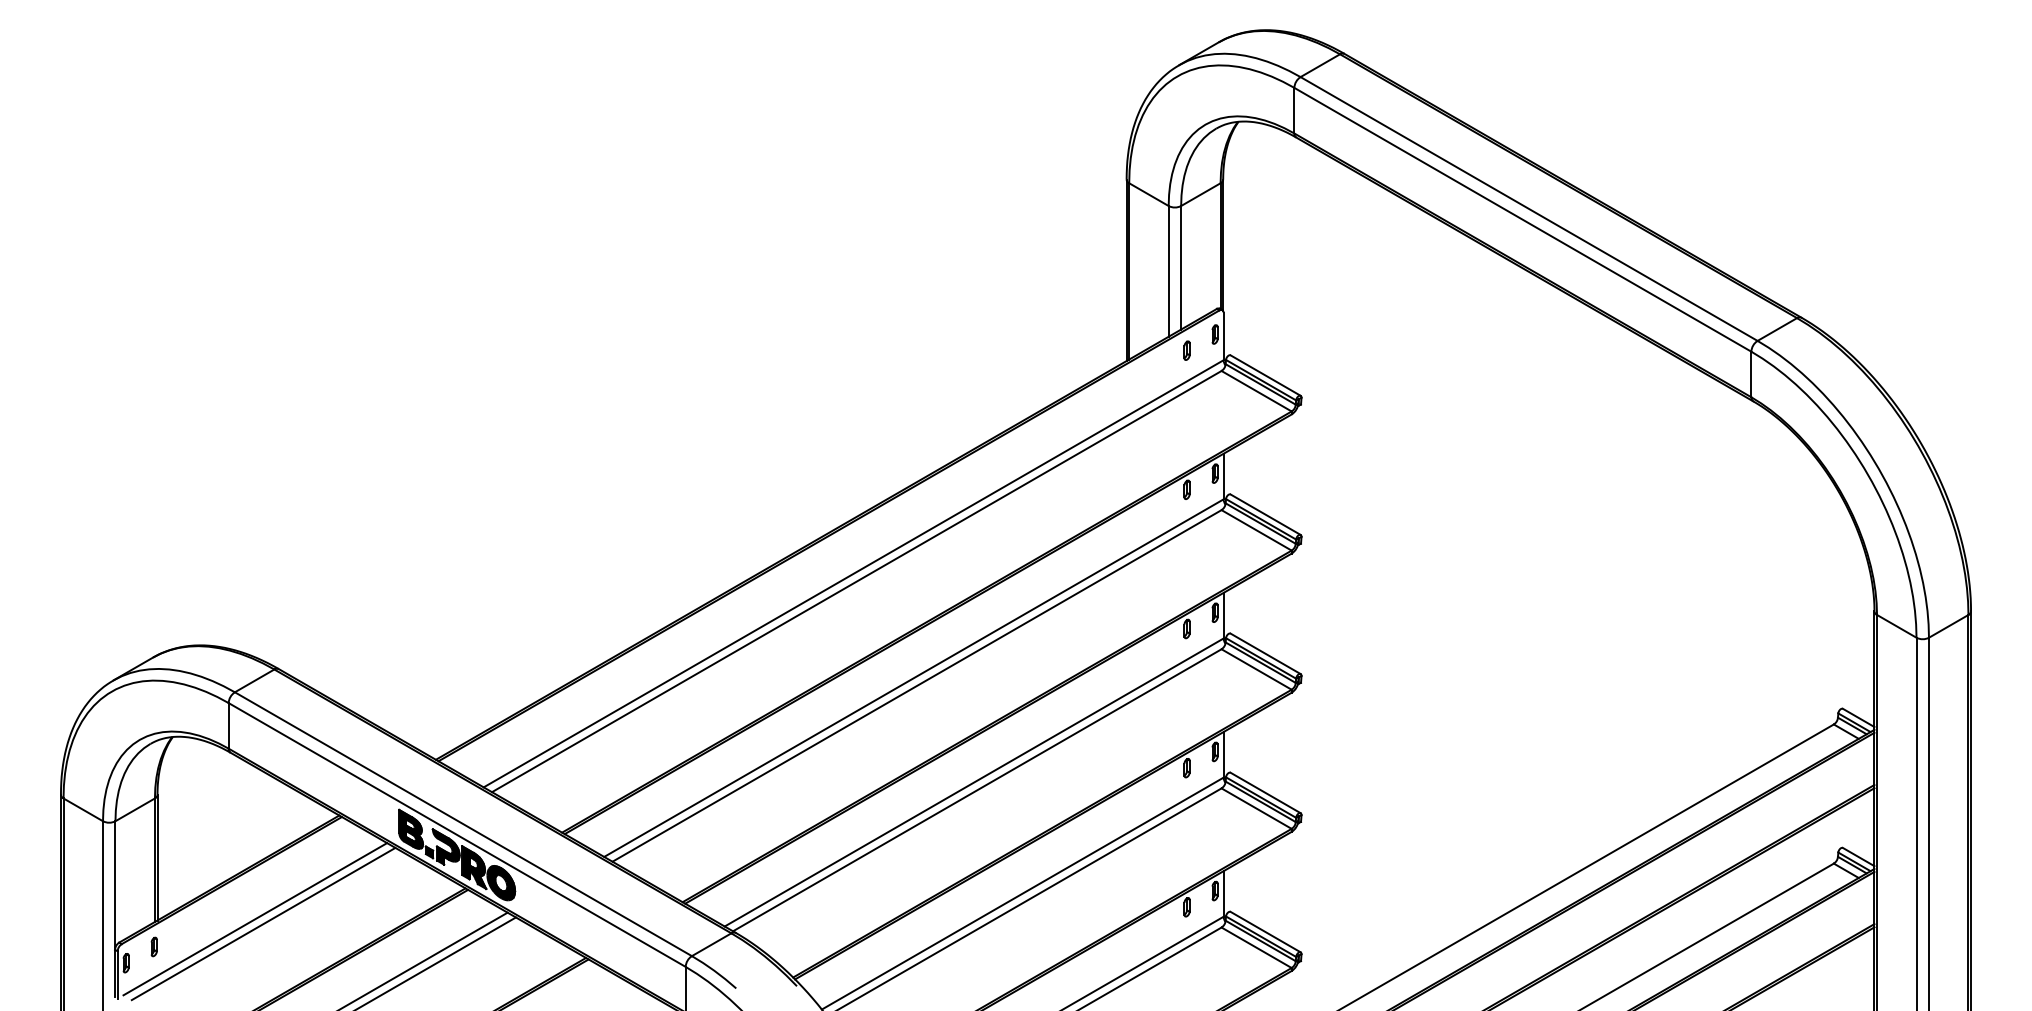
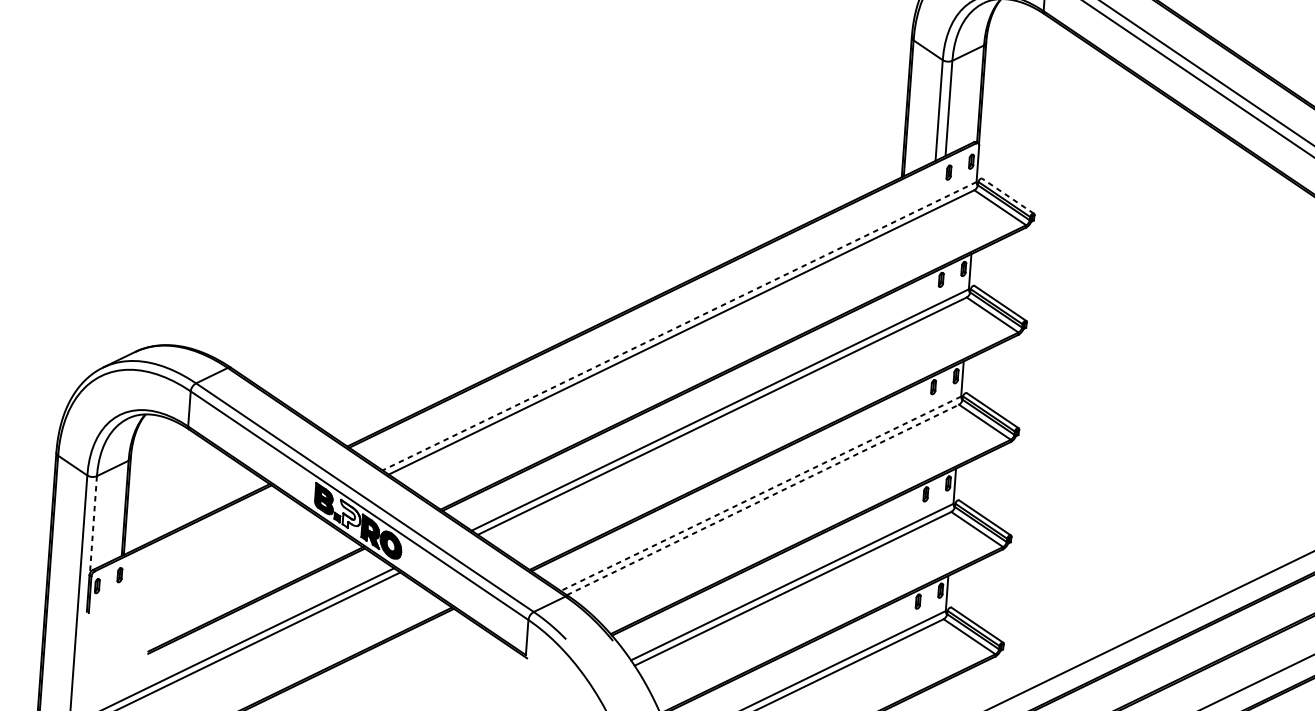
line: (1265, 375) -> (1008, 196), solid -> dashed
line: (853, 574) -> (679, 326), solid -> dashed
line: (973, 782) -> (760, 493), solid -> dashed
line: (977, 790) -> (763, 500), solid -> dashed
fill: (445, 846) -> (349, 513), removed
line: (115, 884) -> (93, 524), solid -> dashed
line: (255, 919) -> (199, 559), removed
line: (263, 923) -> (205, 563), removed

